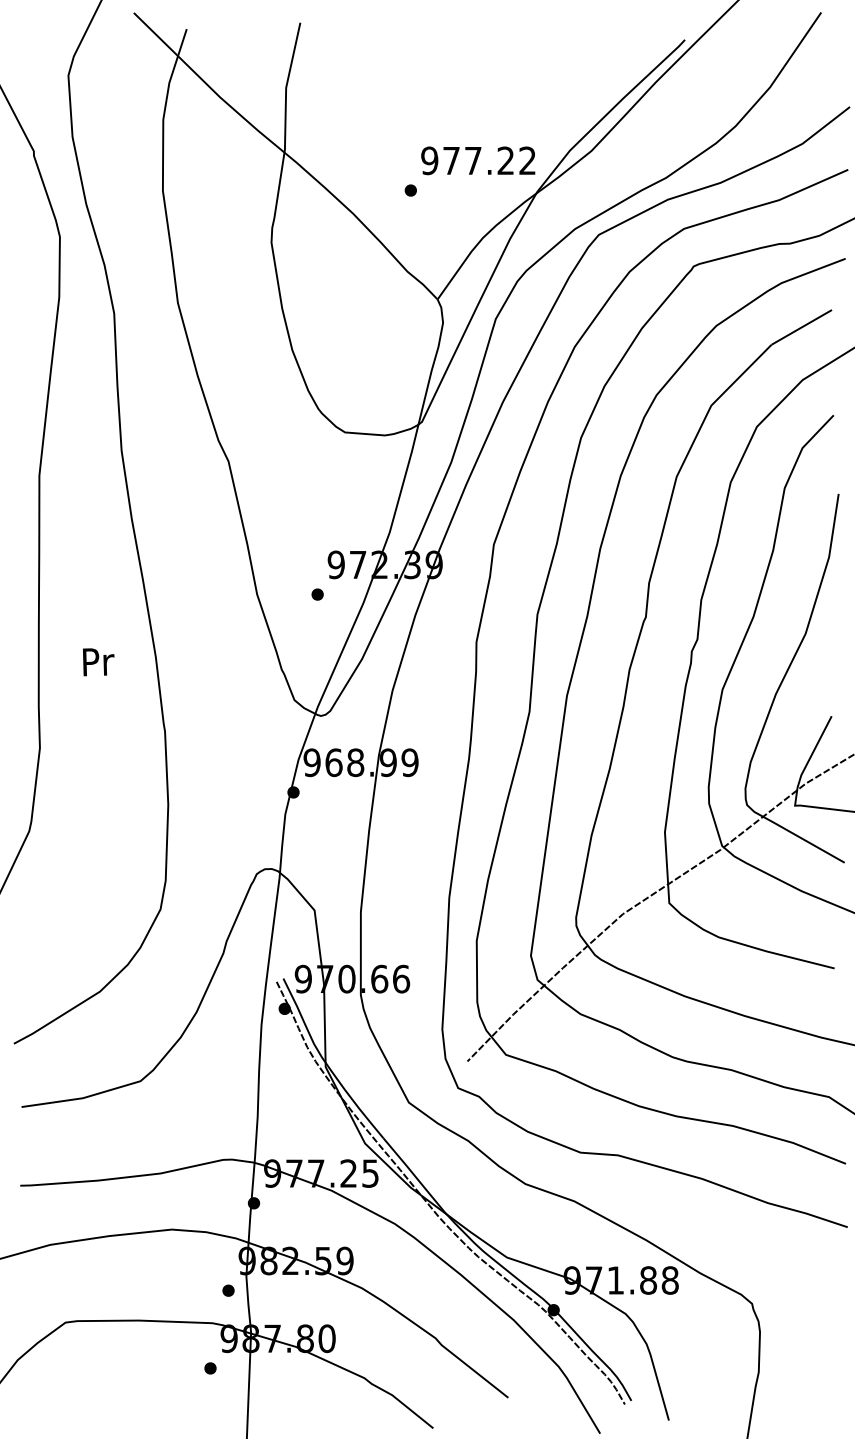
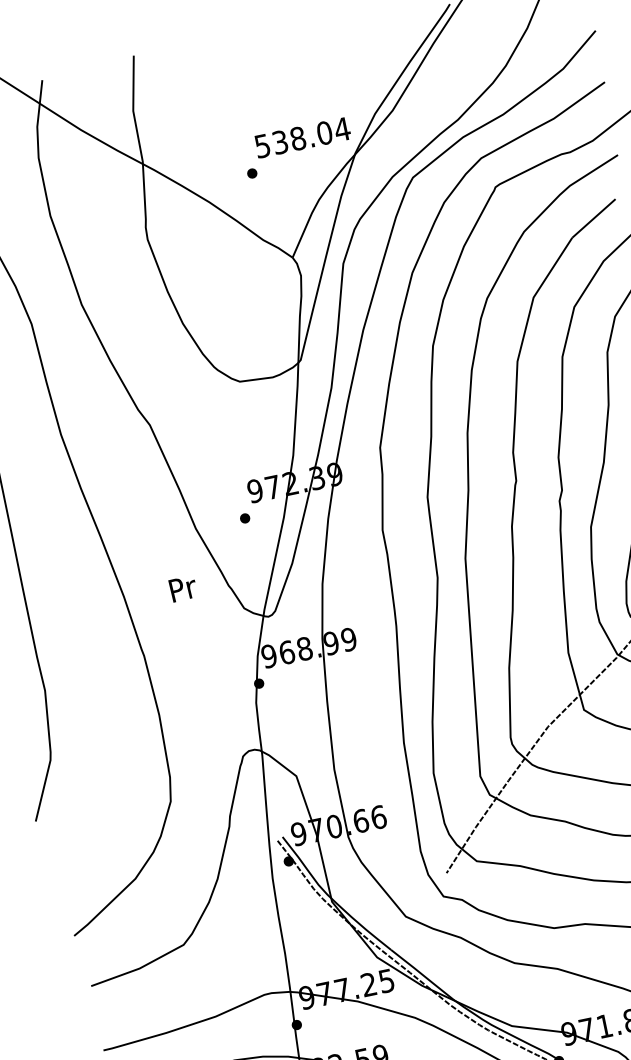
text: (478, 160) -> (302, 137), 977.22 -> 538.04
text: (98, 662) -> (183, 589), moved

